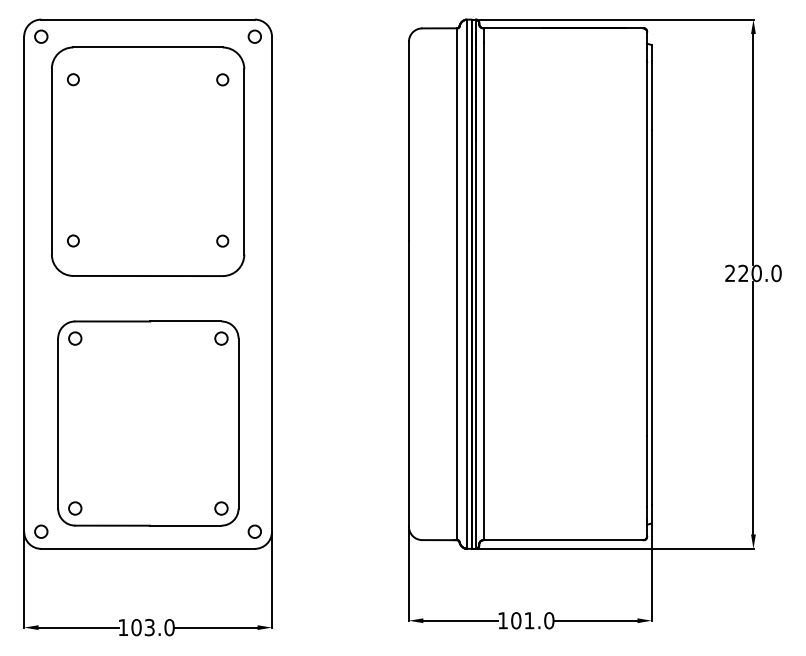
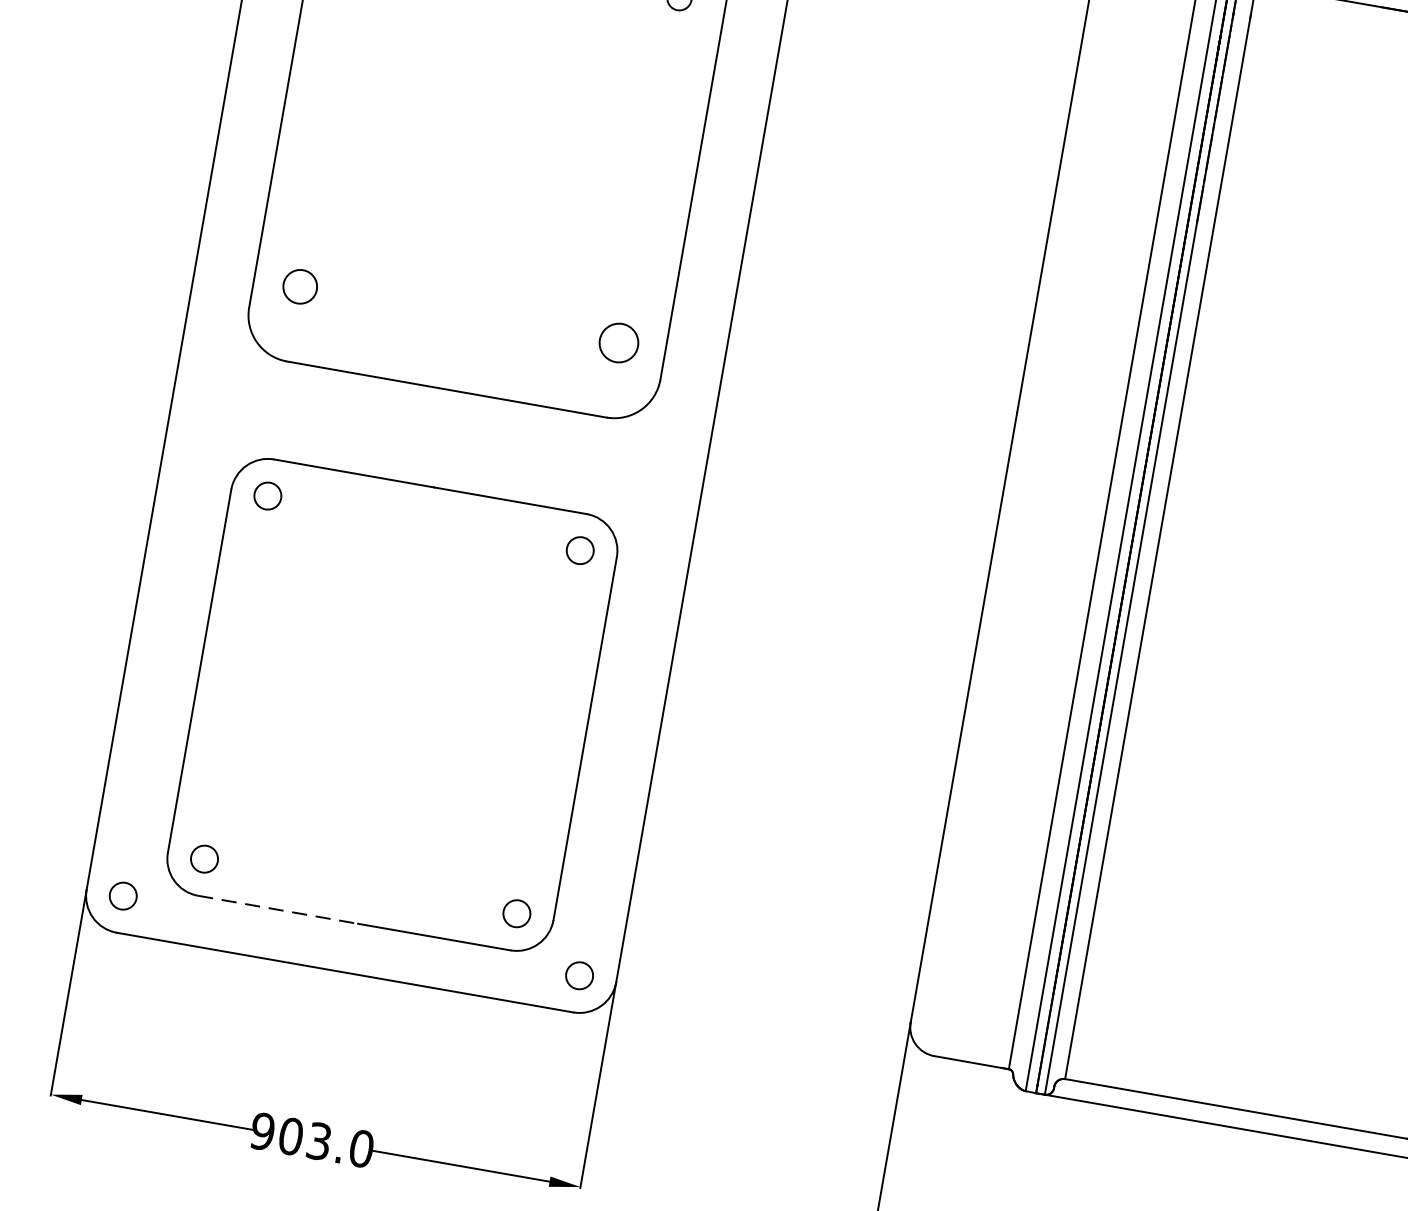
part: (73, 240) -> (300, 285), size x1.4
part: (222, 240) -> (619, 341), size x1.6
line: (113, 525) -> (279, 909), solid -> dashed
text: (123, 627) -> (263, 1131), 103.0 -> 903.0

